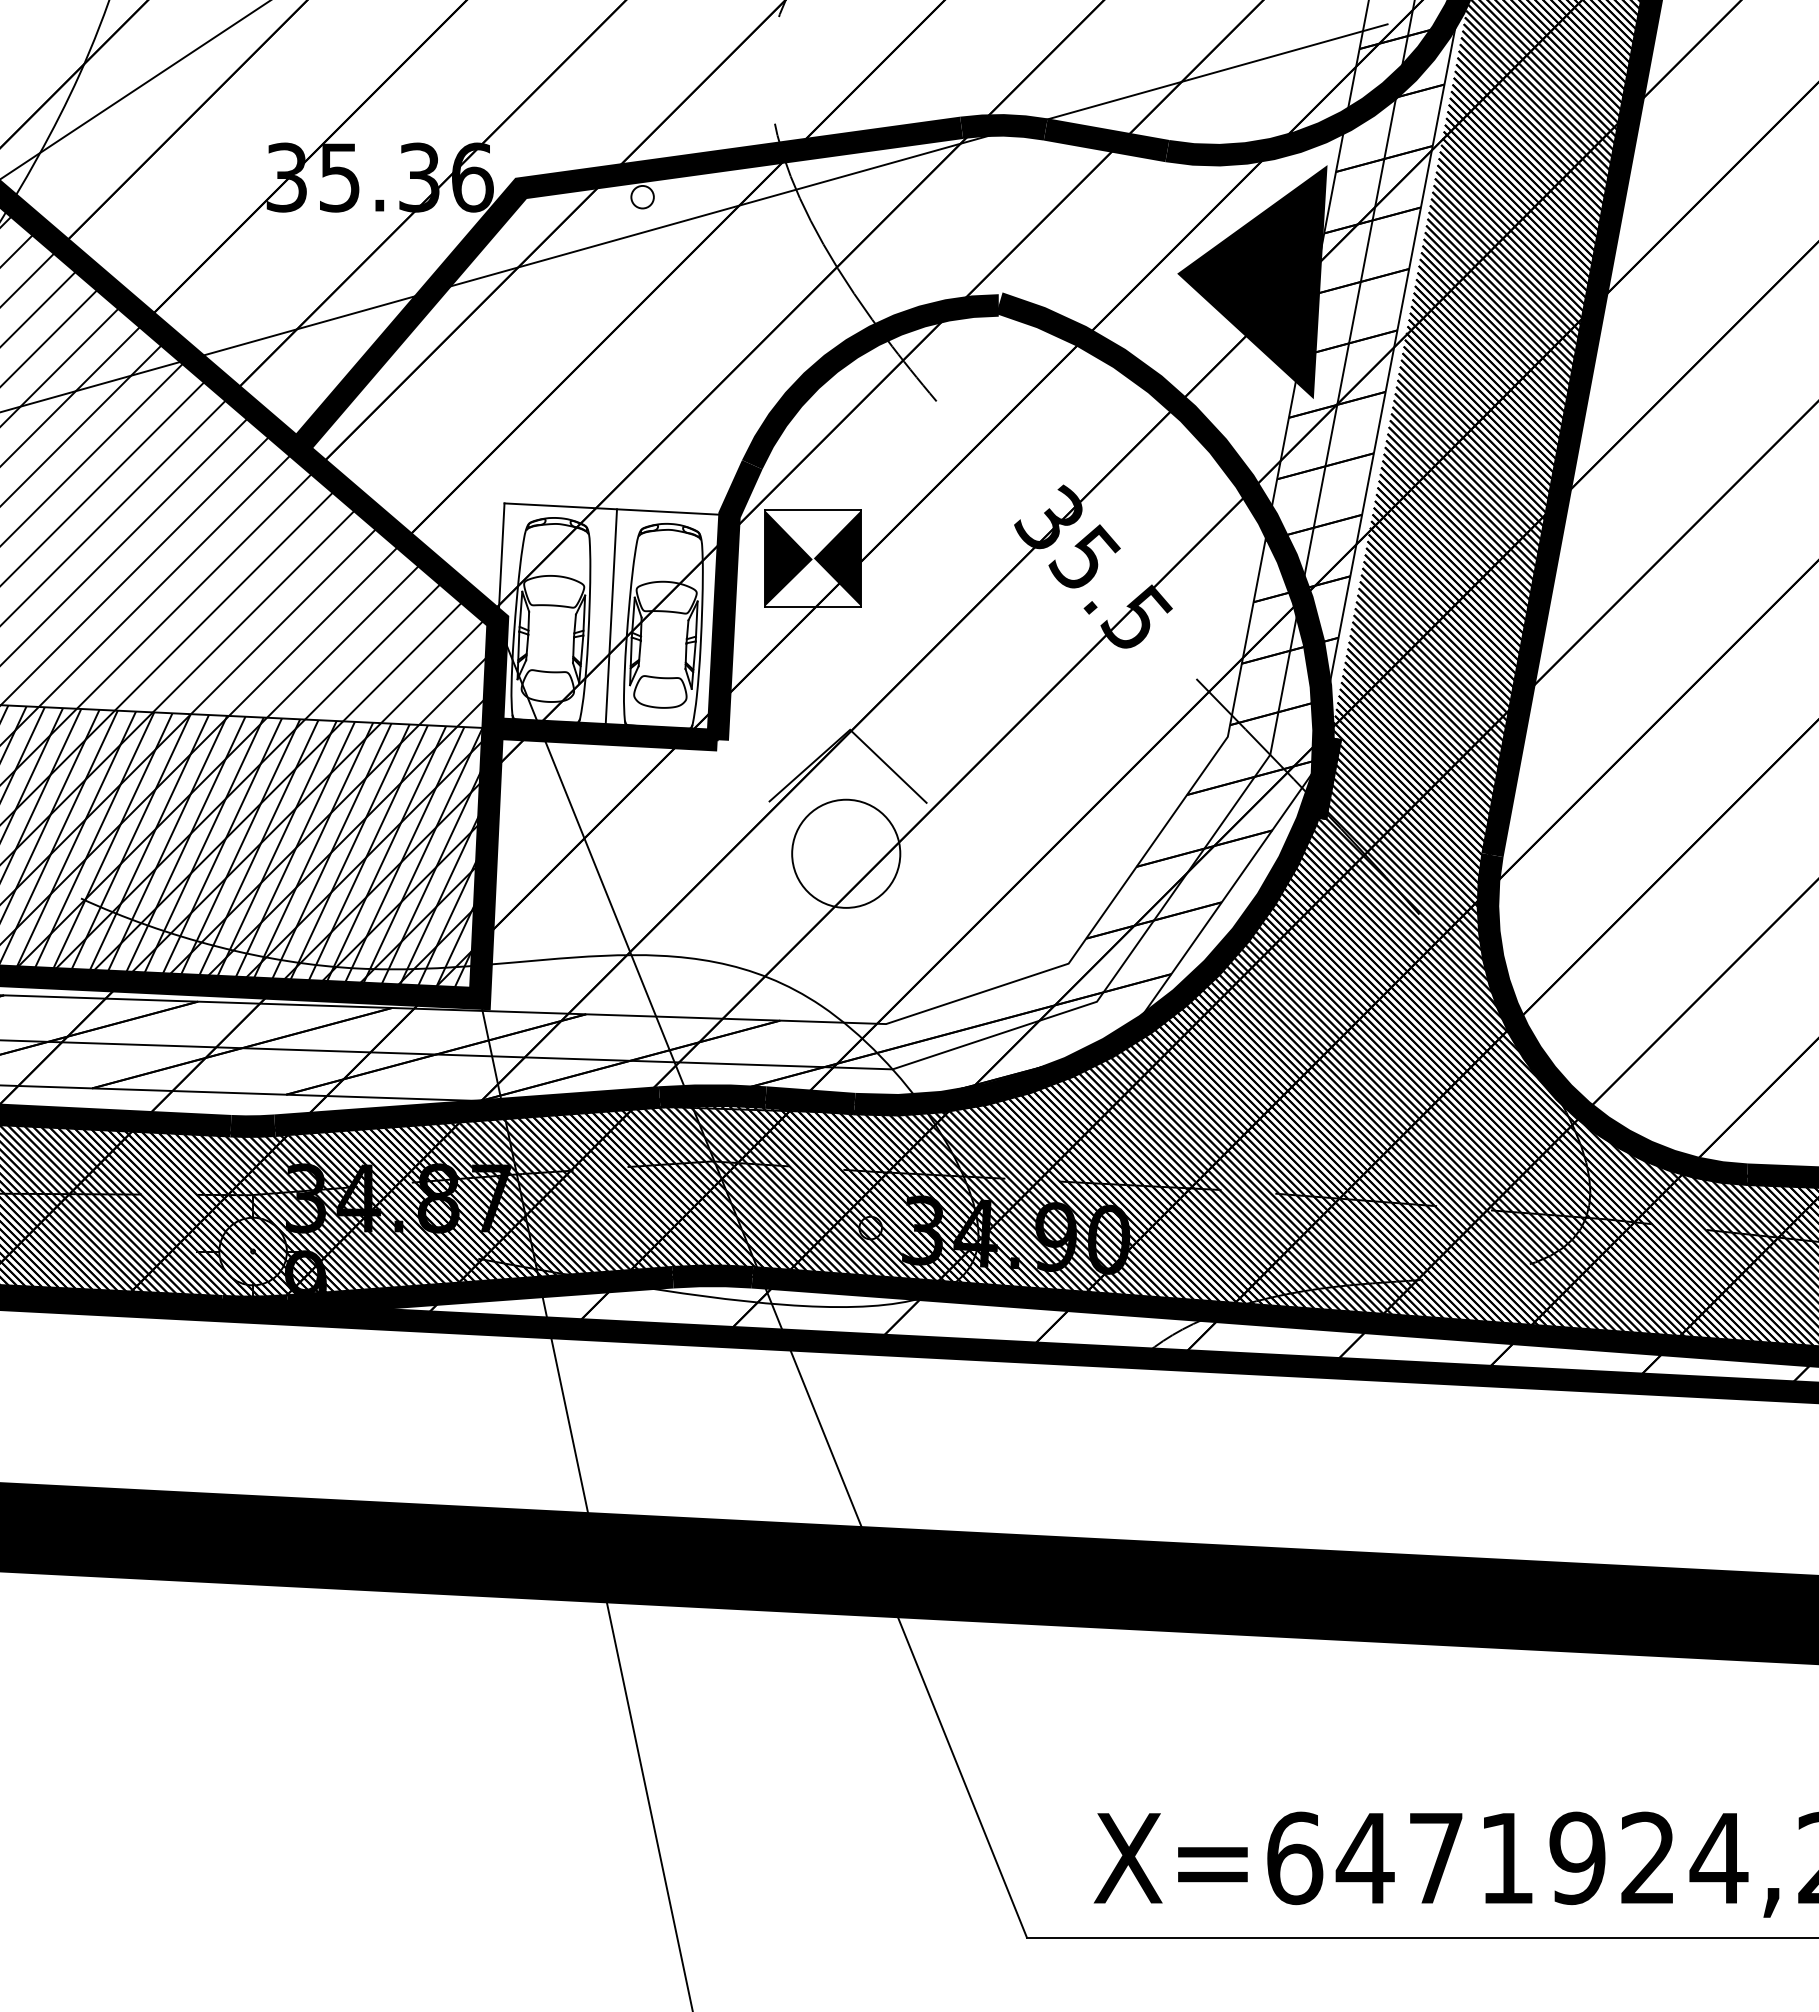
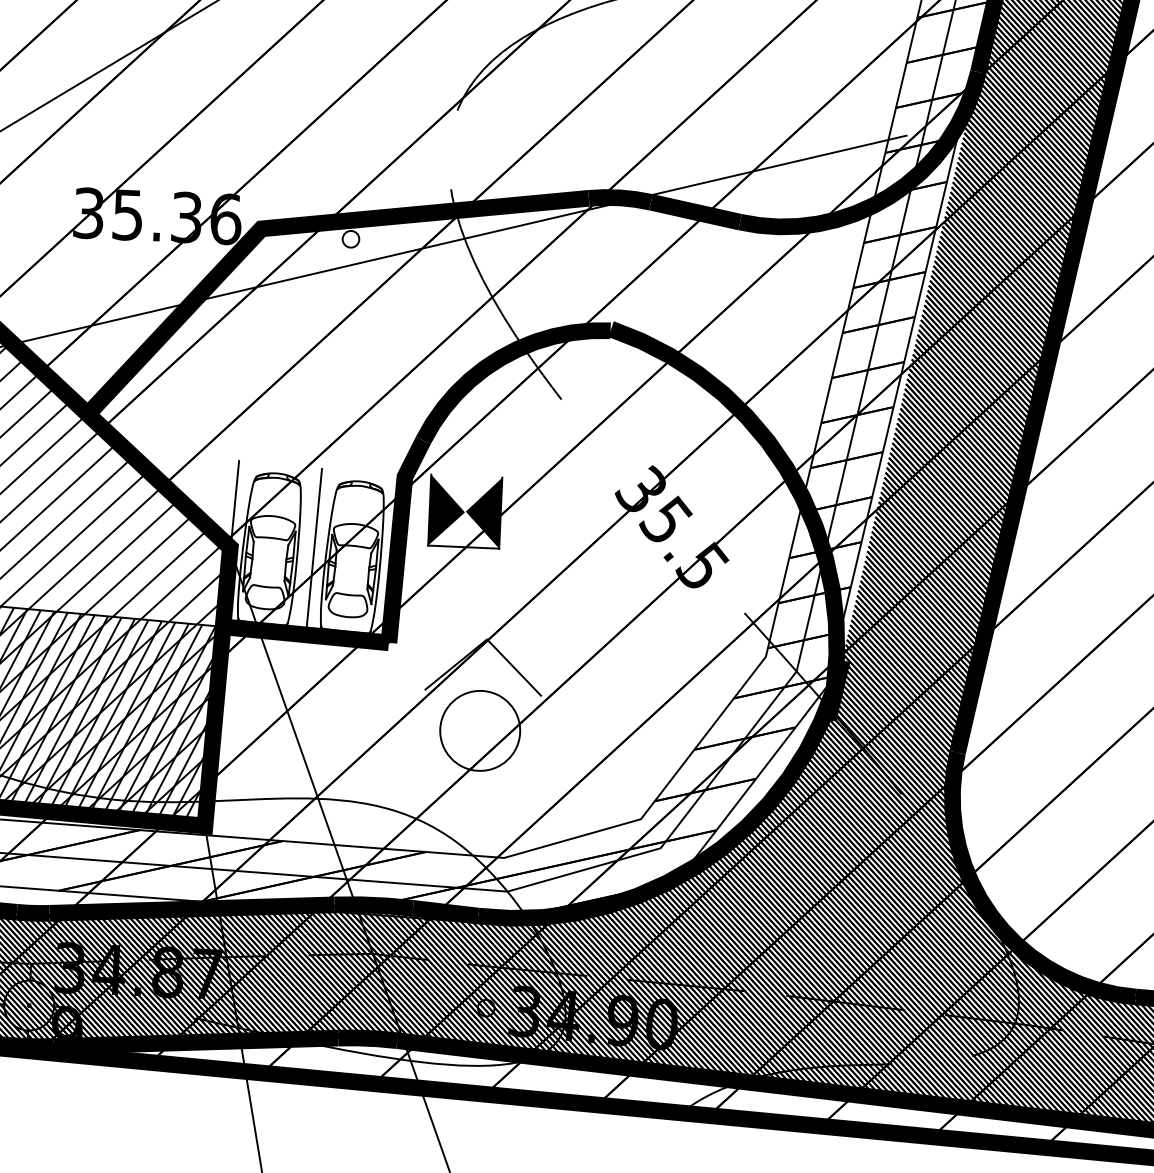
fill: (1252, 282) -> (798, 321), removed
line: (616, 509) -> (321, 469), removed
line: (813, 510) -> (467, 476), removed

